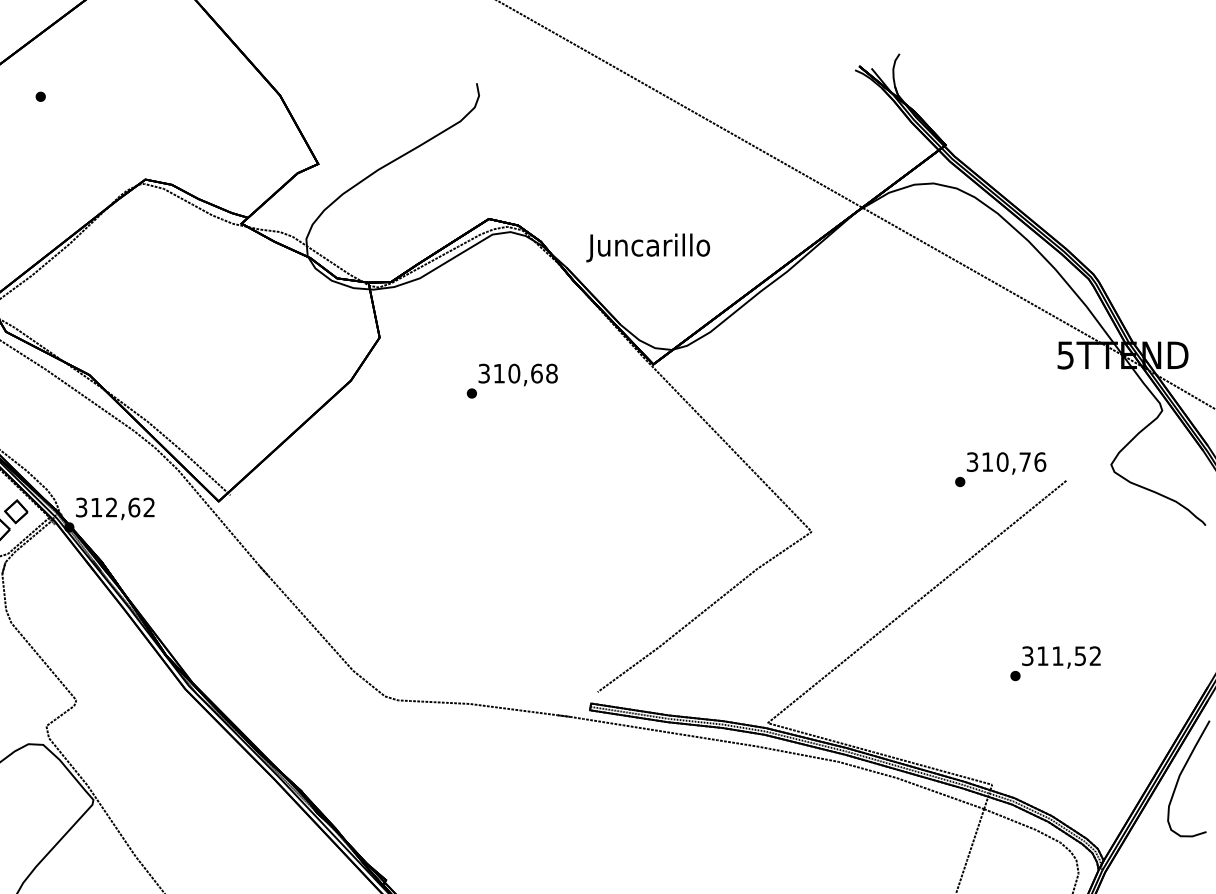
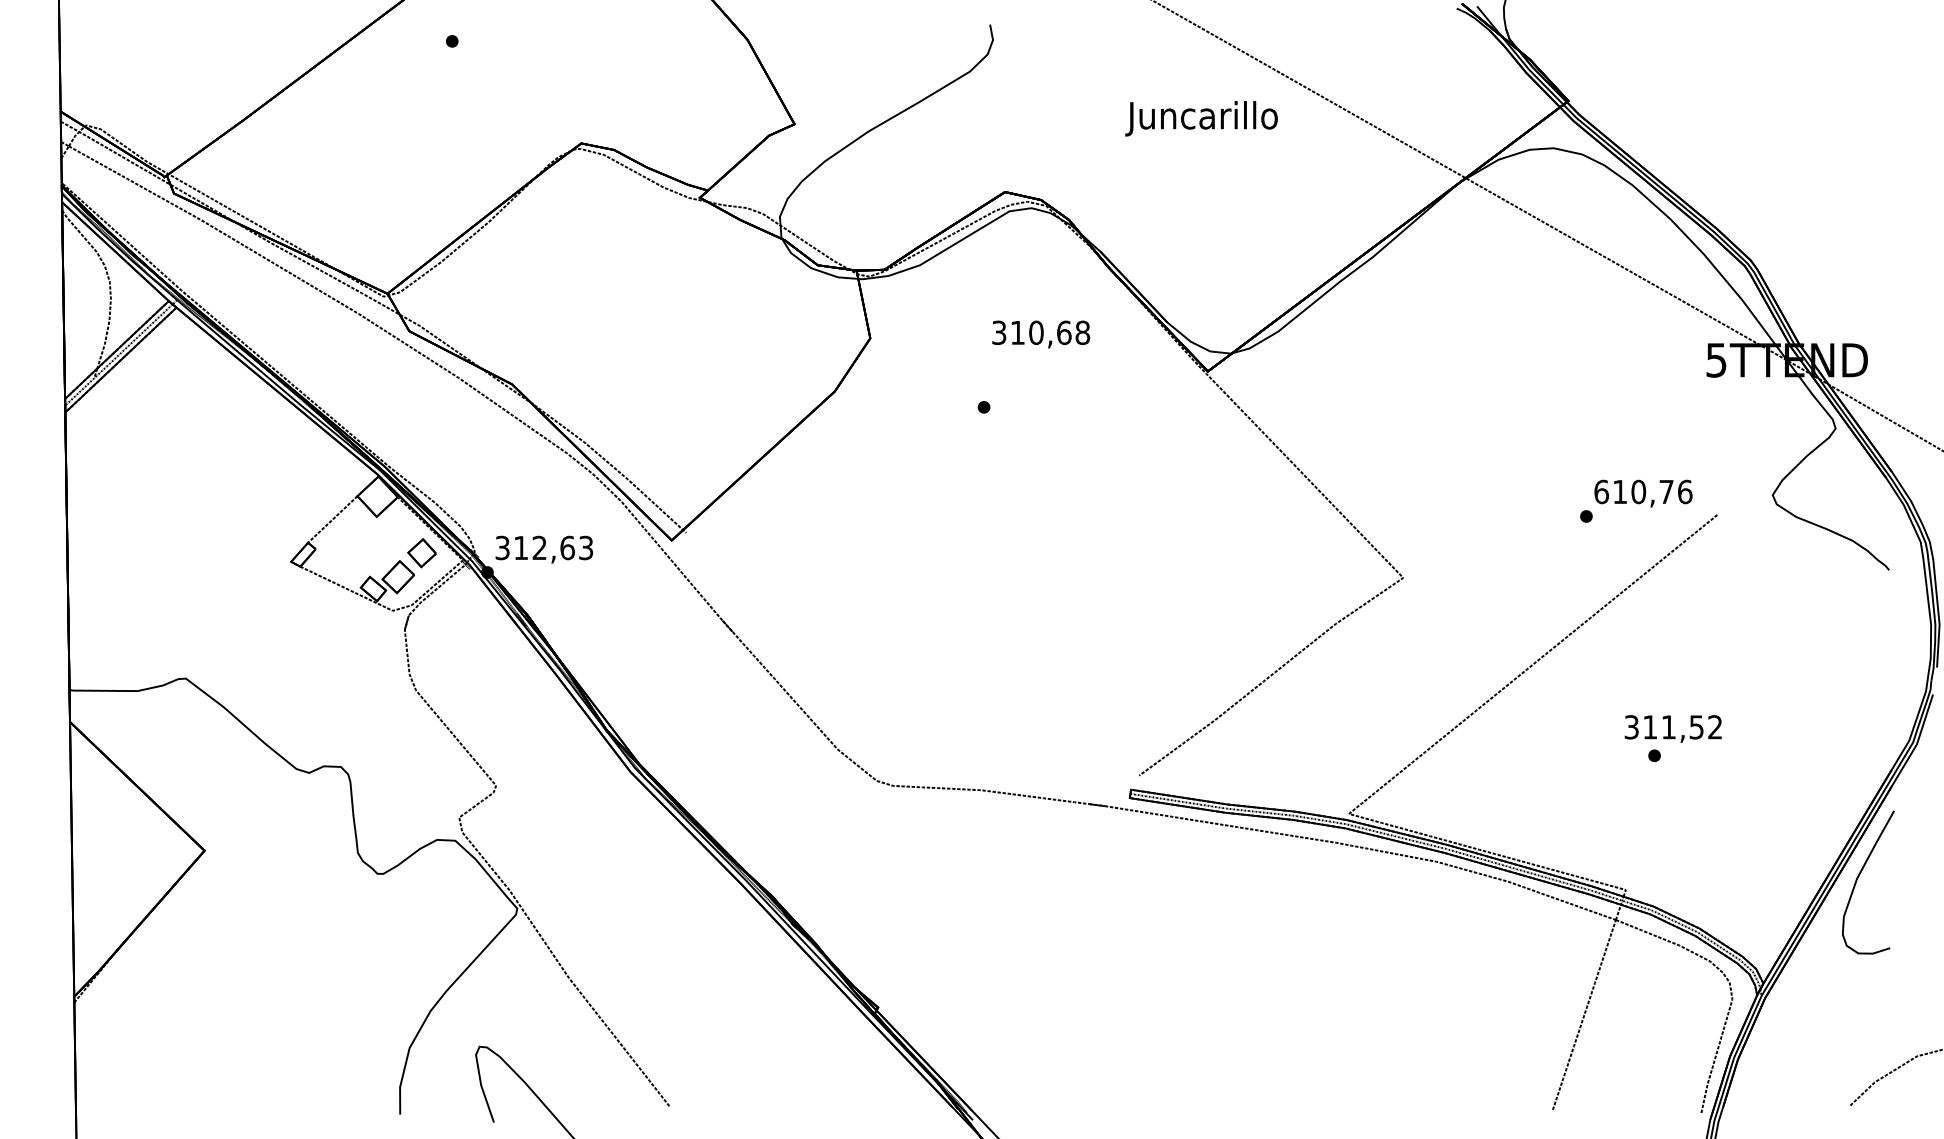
text: (648, 247) -> (1201, 118), moved
text: (518, 375) -> (1041, 334), moved
text: (972, 461) -> (1601, 491), 310,76 -> 610,76
text: (149, 507) -> (586, 548), 312,62 -> 312,63
text: (1060, 657) -> (1672, 728), moved

